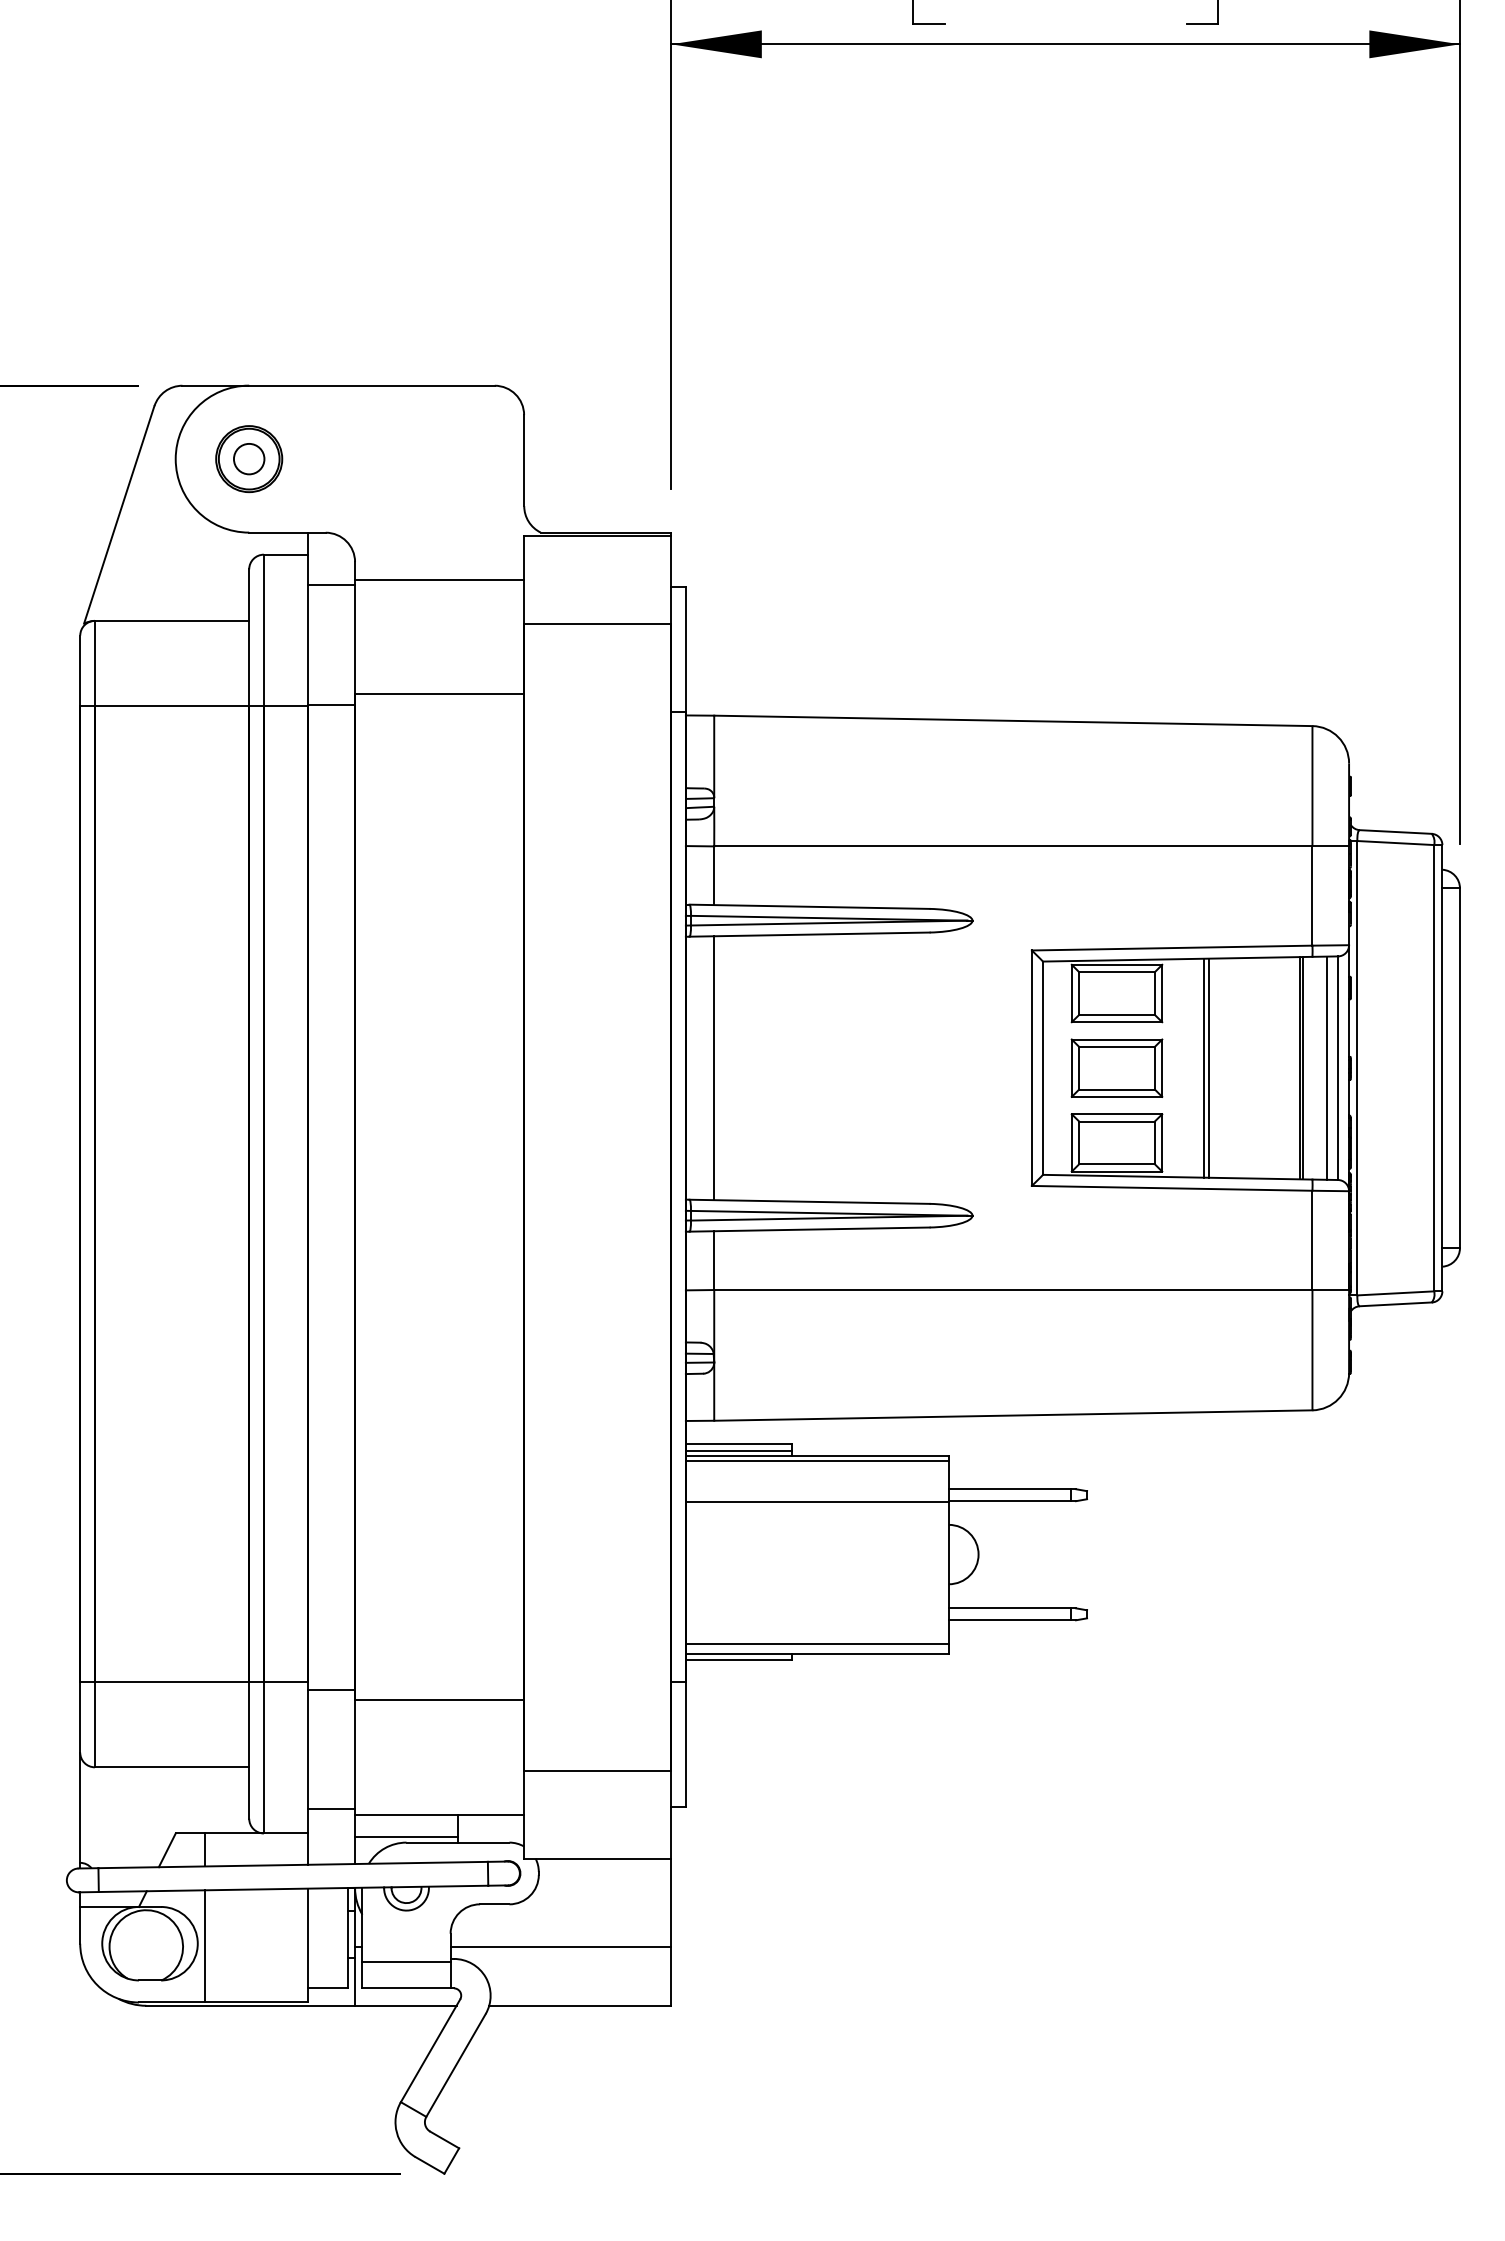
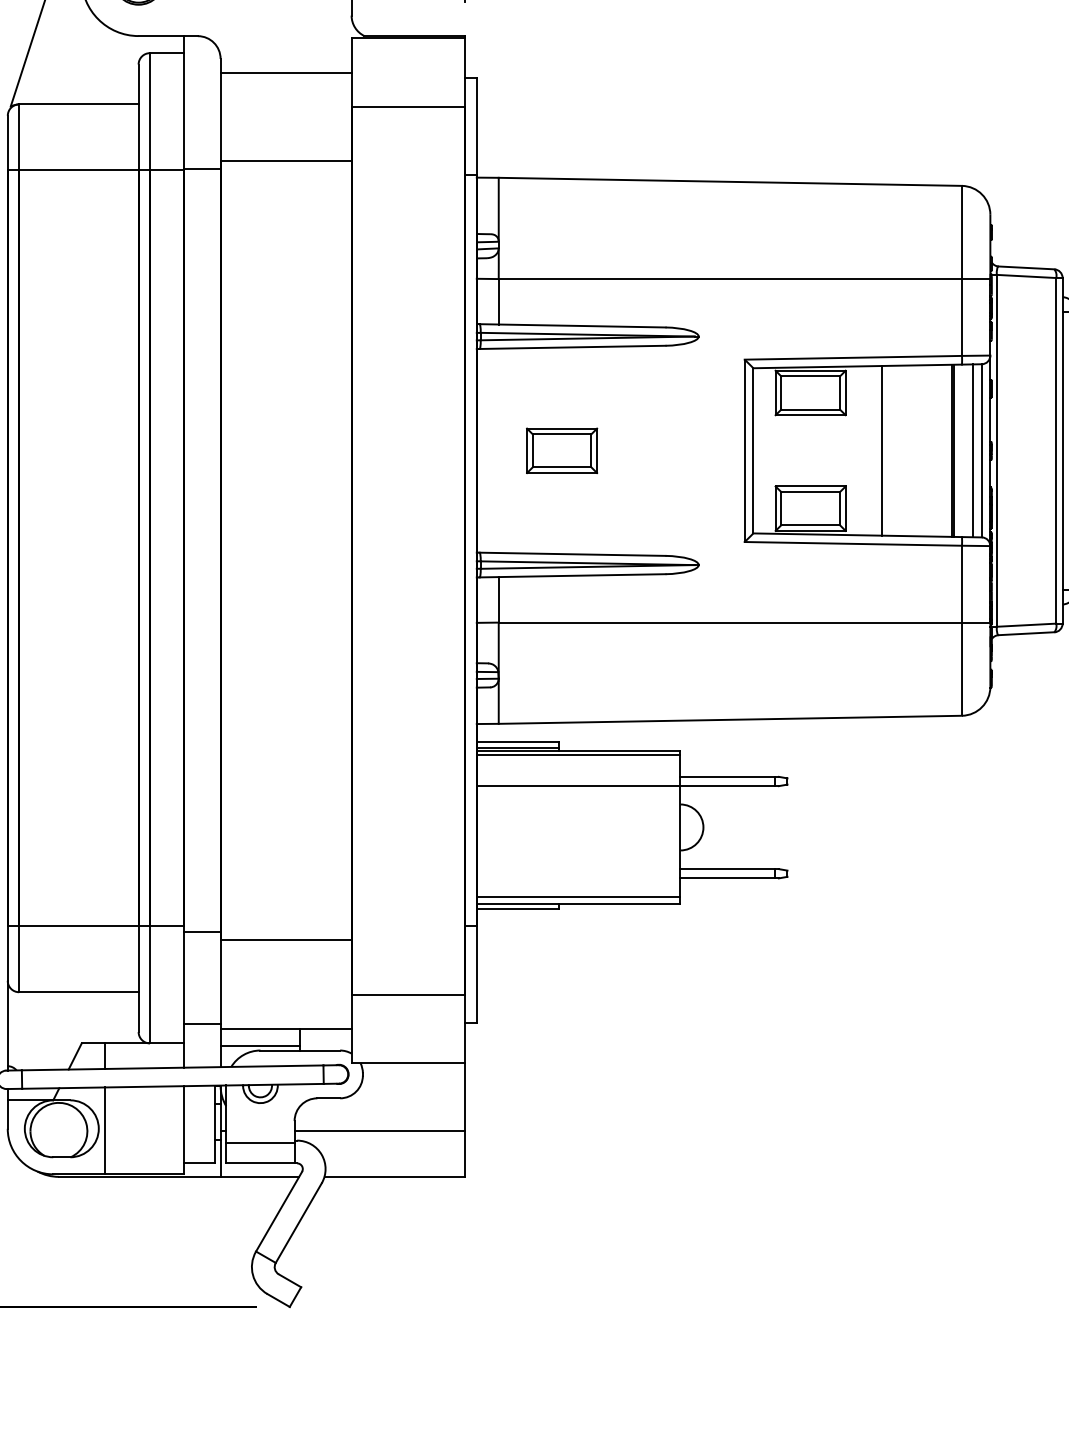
line: (331, 585) -> (202, 77), removed
part: (1116, 1067) -> (561, 450), moved
line: (1204, 1067) -> (878, 450), removed
line: (714, 1068) -> (498, 451), removed

